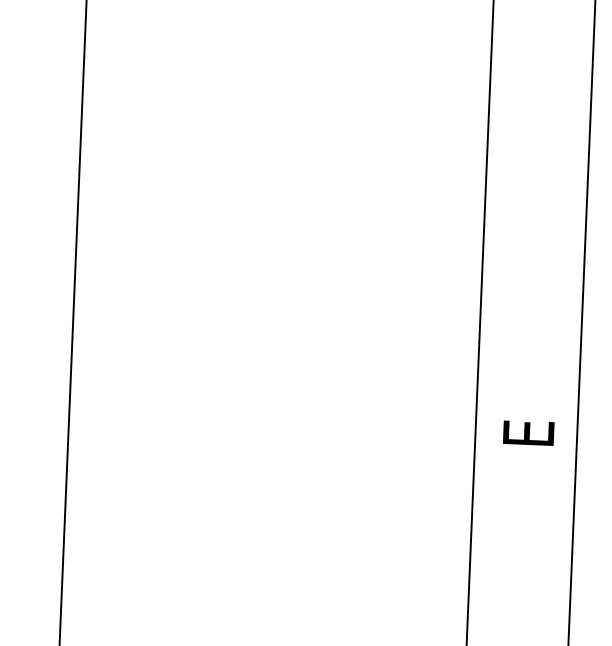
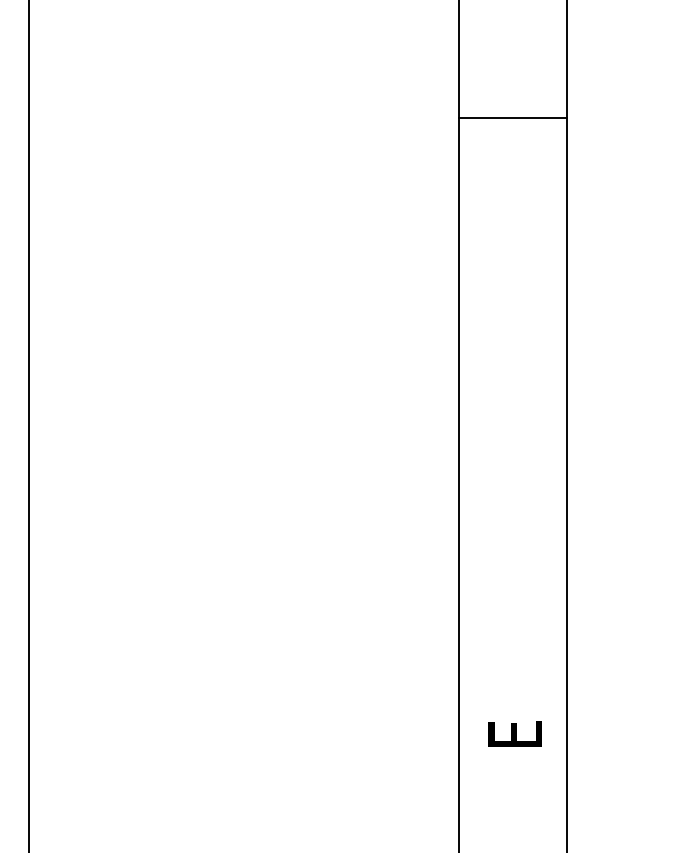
text: (527, 432) -> (514, 733), moved

